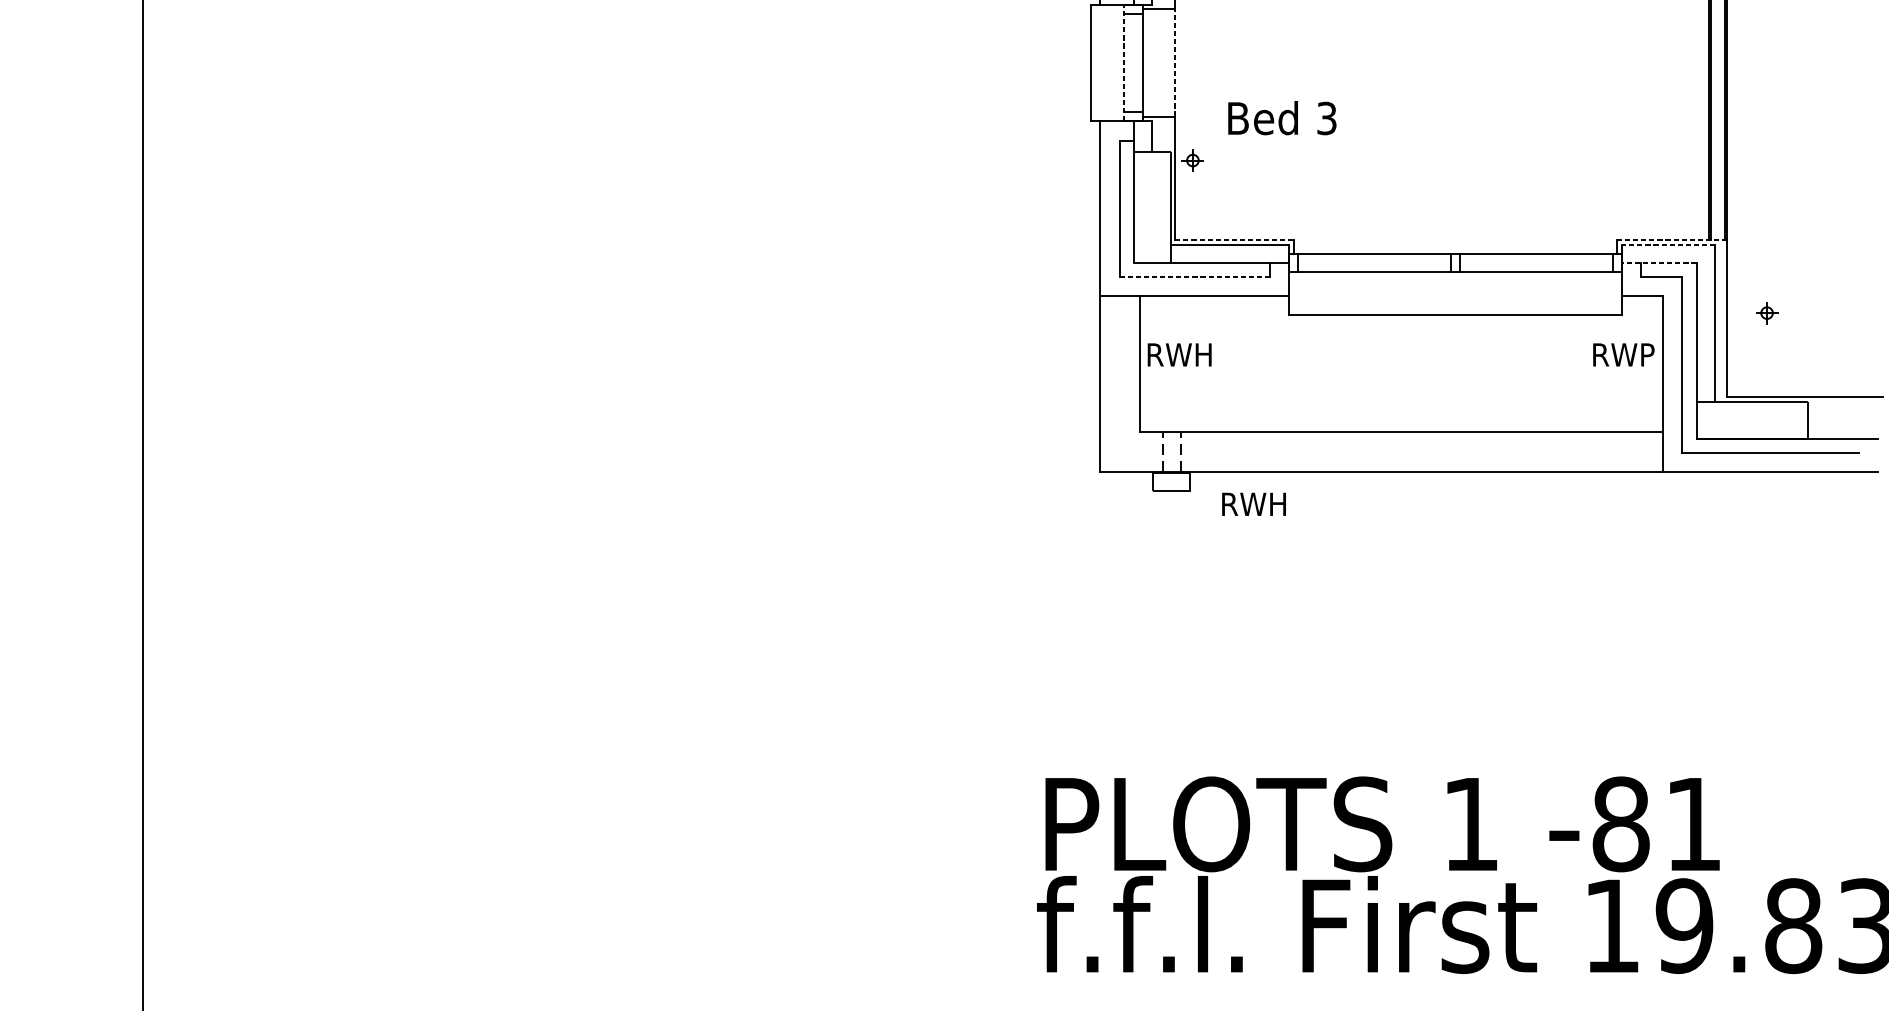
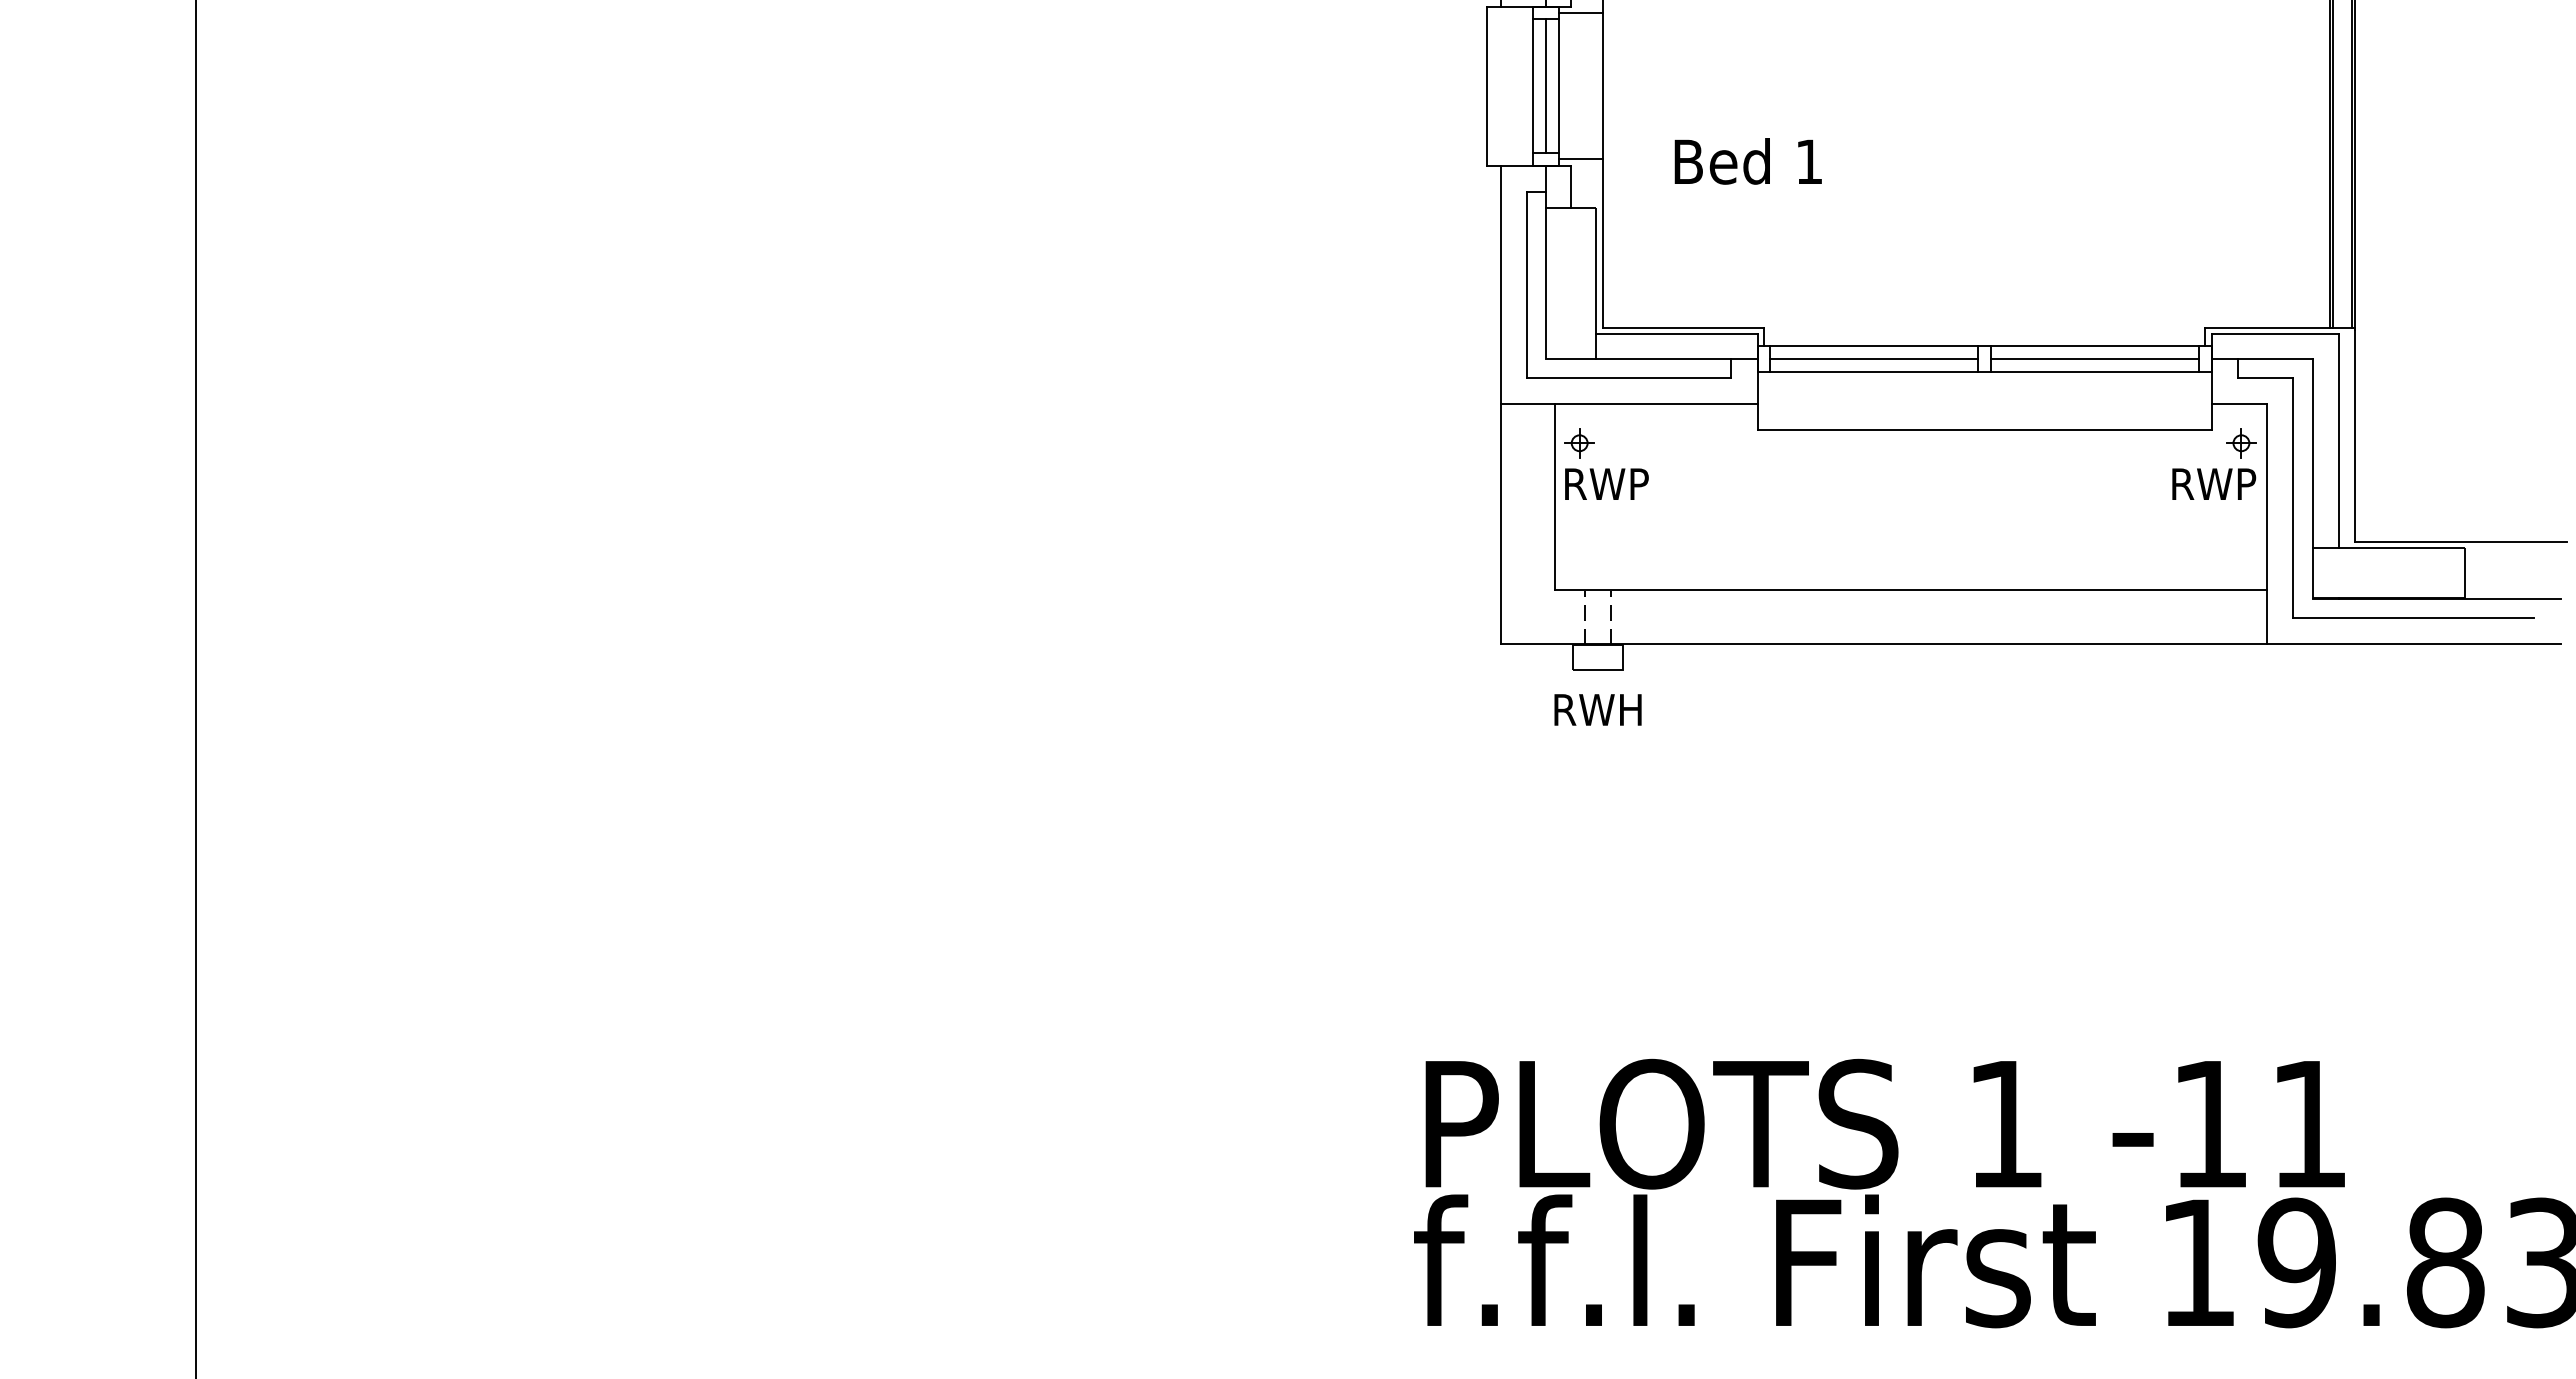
line: (1124, 62) -> (1533, 85), dashed -> solid
line: (1175, 62) -> (1602, 85), dashed -> solid
line: (1133, 63) -> (1545, 86), added
text: (1327, 118) -> (1809, 161), 3 -> 1
part: (1192, 160) -> (1579, 443), moved
line: (1234, 239) -> (1683, 327), dashed -> solid
line: (1672, 239) -> (2280, 327), dashed -> solid
line: (1668, 244) -> (2274, 333), dashed -> solid
line: (1374, 263) -> (1874, 359), added
line: (1536, 263) -> (2095, 359), added
line: (1659, 263) -> (2262, 359), dashed -> solid
line: (1194, 276) -> (1629, 377), dashed -> solid
part: (1767, 313) -> (2241, 443), moved
text: (1205, 354) -> (1643, 483), RWH -> RWP
text: (1253, 504) -> (1597, 709), moved
text: (1621, 823) -> (2210, 1123), -81 -> -11

